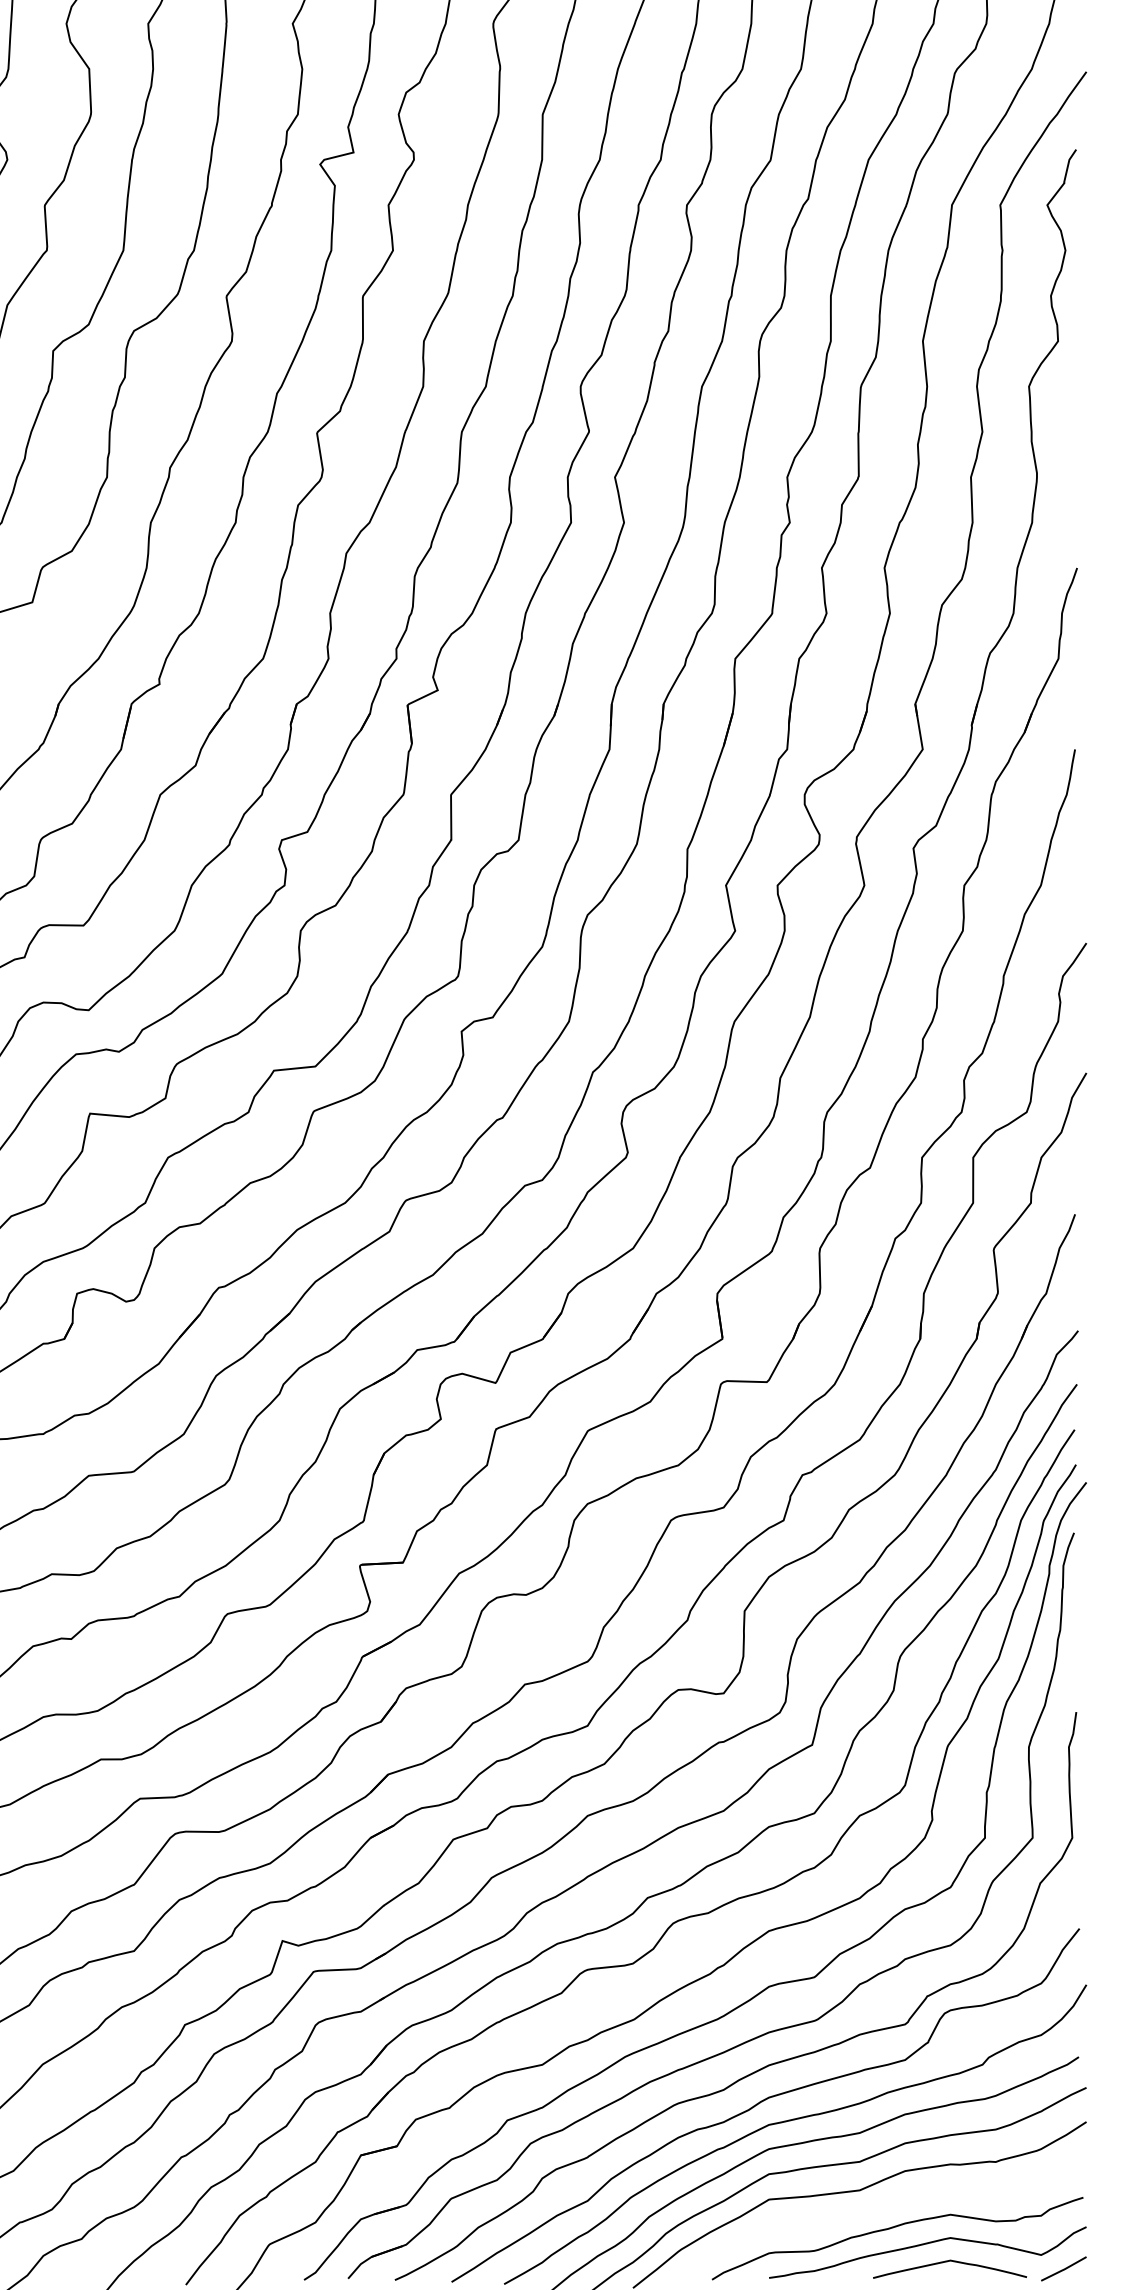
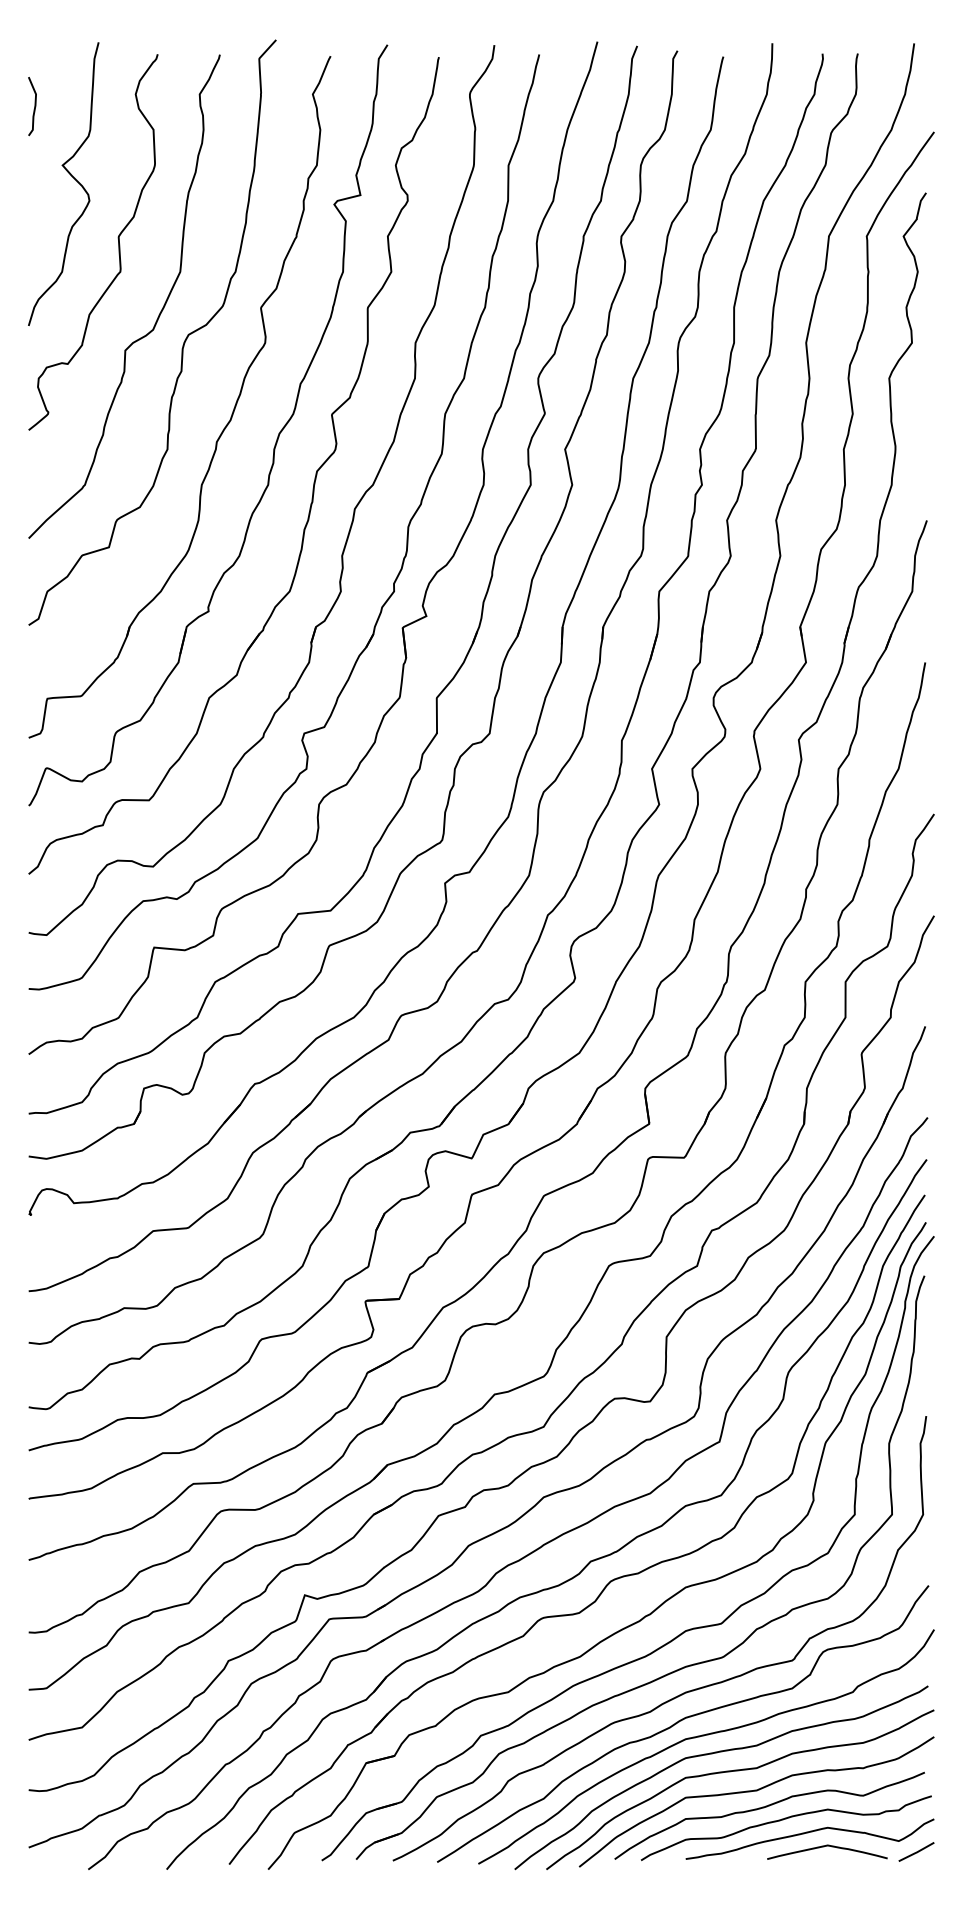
curve: (873, 2212) -> (767, 1807), added

